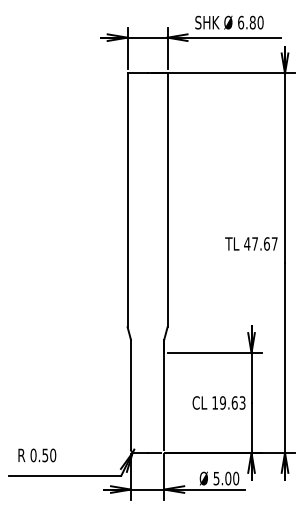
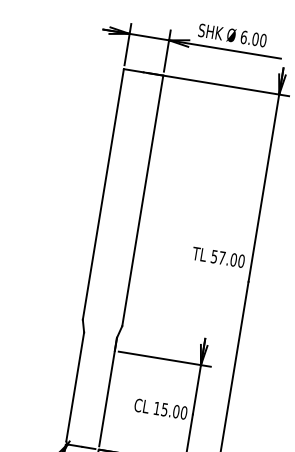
text: (252, 22) -> (255, 39), 6.80 -> 6.00
text: (260, 243) -> (227, 258), 47.67 -> 57.00
text: (232, 402) -> (174, 410), 19.63 -> 15.00

